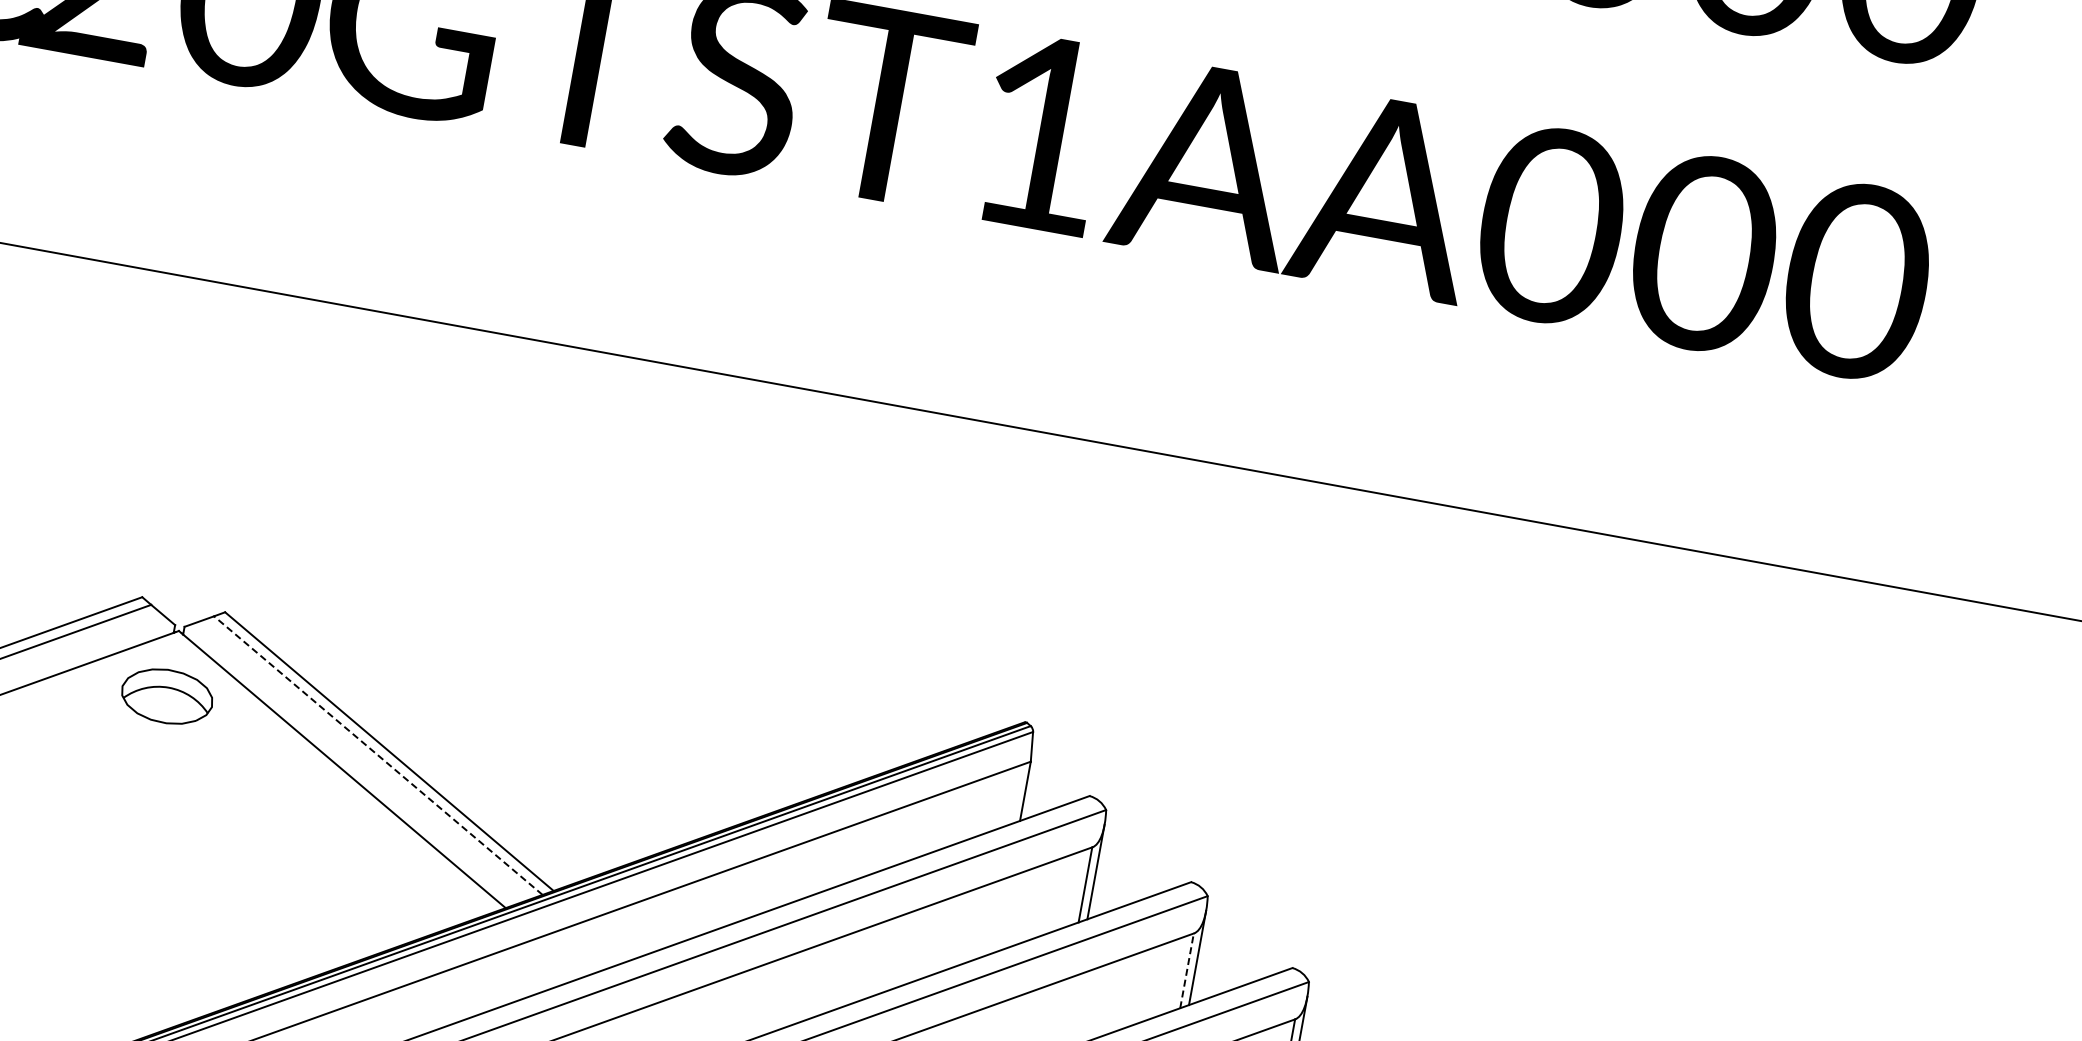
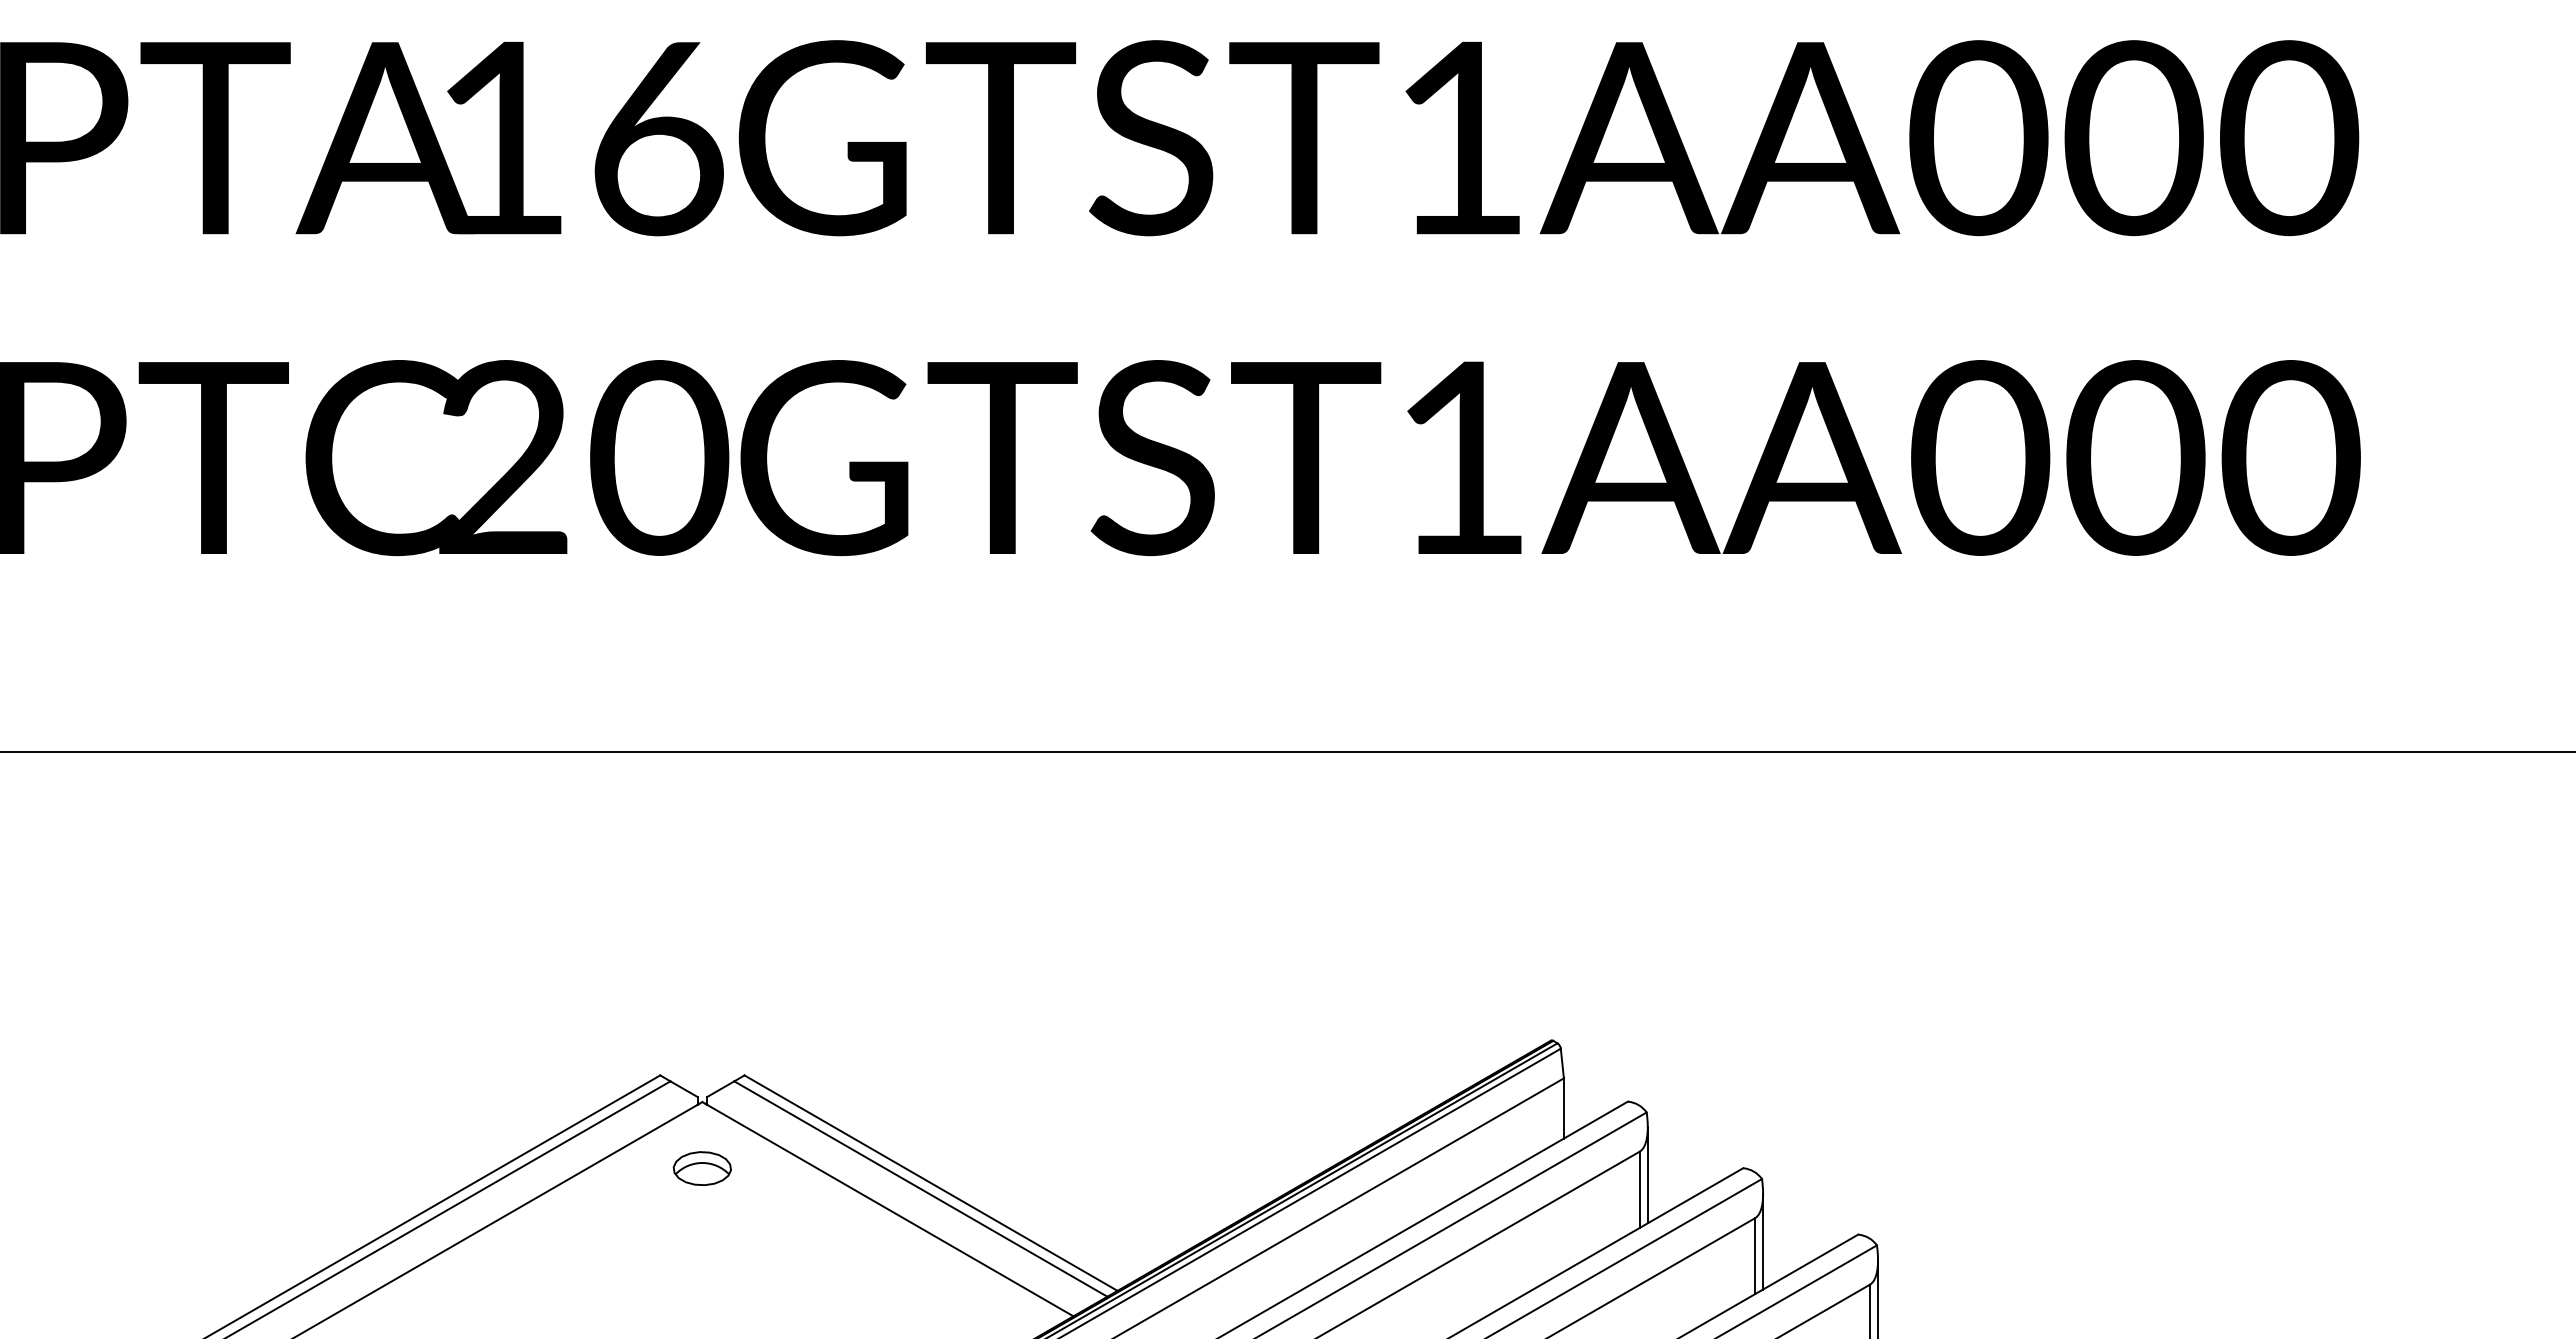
part: (166, 696) -> (701, 1168), size x0.62
line: (378, 755) -> (920, 1188), dashed -> solid
line: (1186, 971) -> (1754, 1256), dashed -> solid

